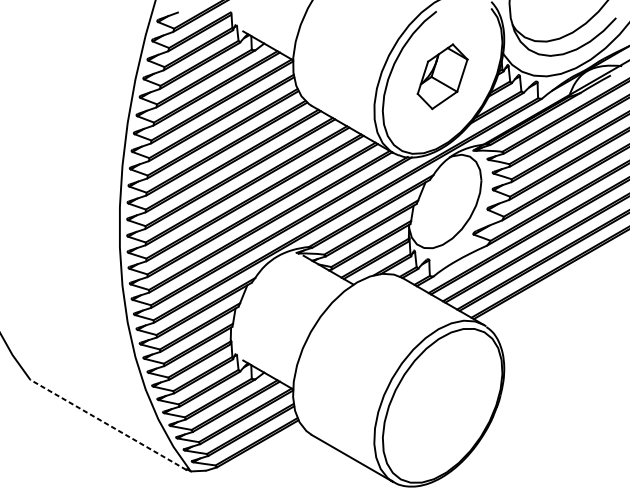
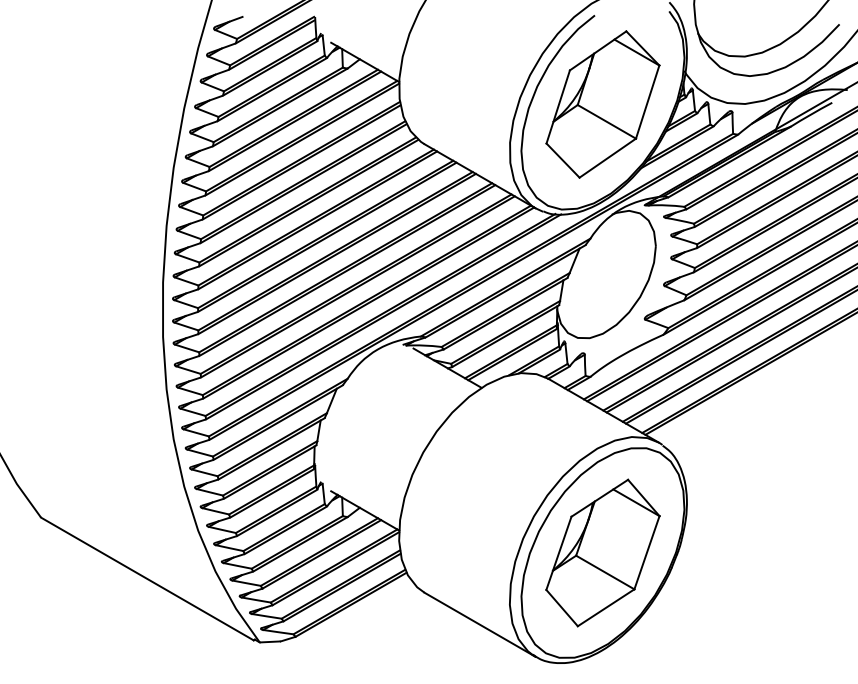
part: (442, 76) -> (602, 104), size x1.67
part: (442, 405) -> (602, 552), added
line: (108, 424) -> (147, 578), dashed -> solid

